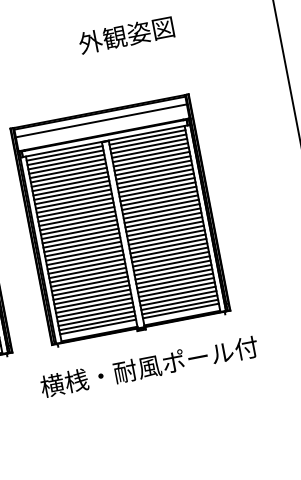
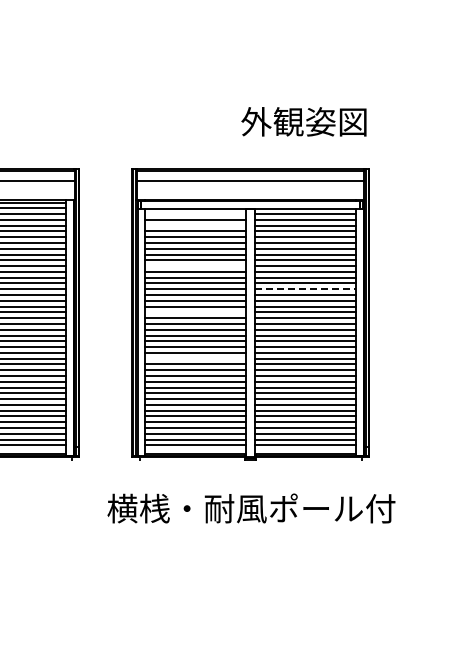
text: (126, 35) -> (303, 121), moved
line: (64, 153) -> (195, 214), removed
line: (66, 162) -> (195, 225), removed
line: (72, 192) -> (195, 266), removed
line: (158, 194) -> (306, 289), solid -> dashed
line: (78, 227) -> (195, 312), removed
line: (85, 262) -> (195, 358), removed

